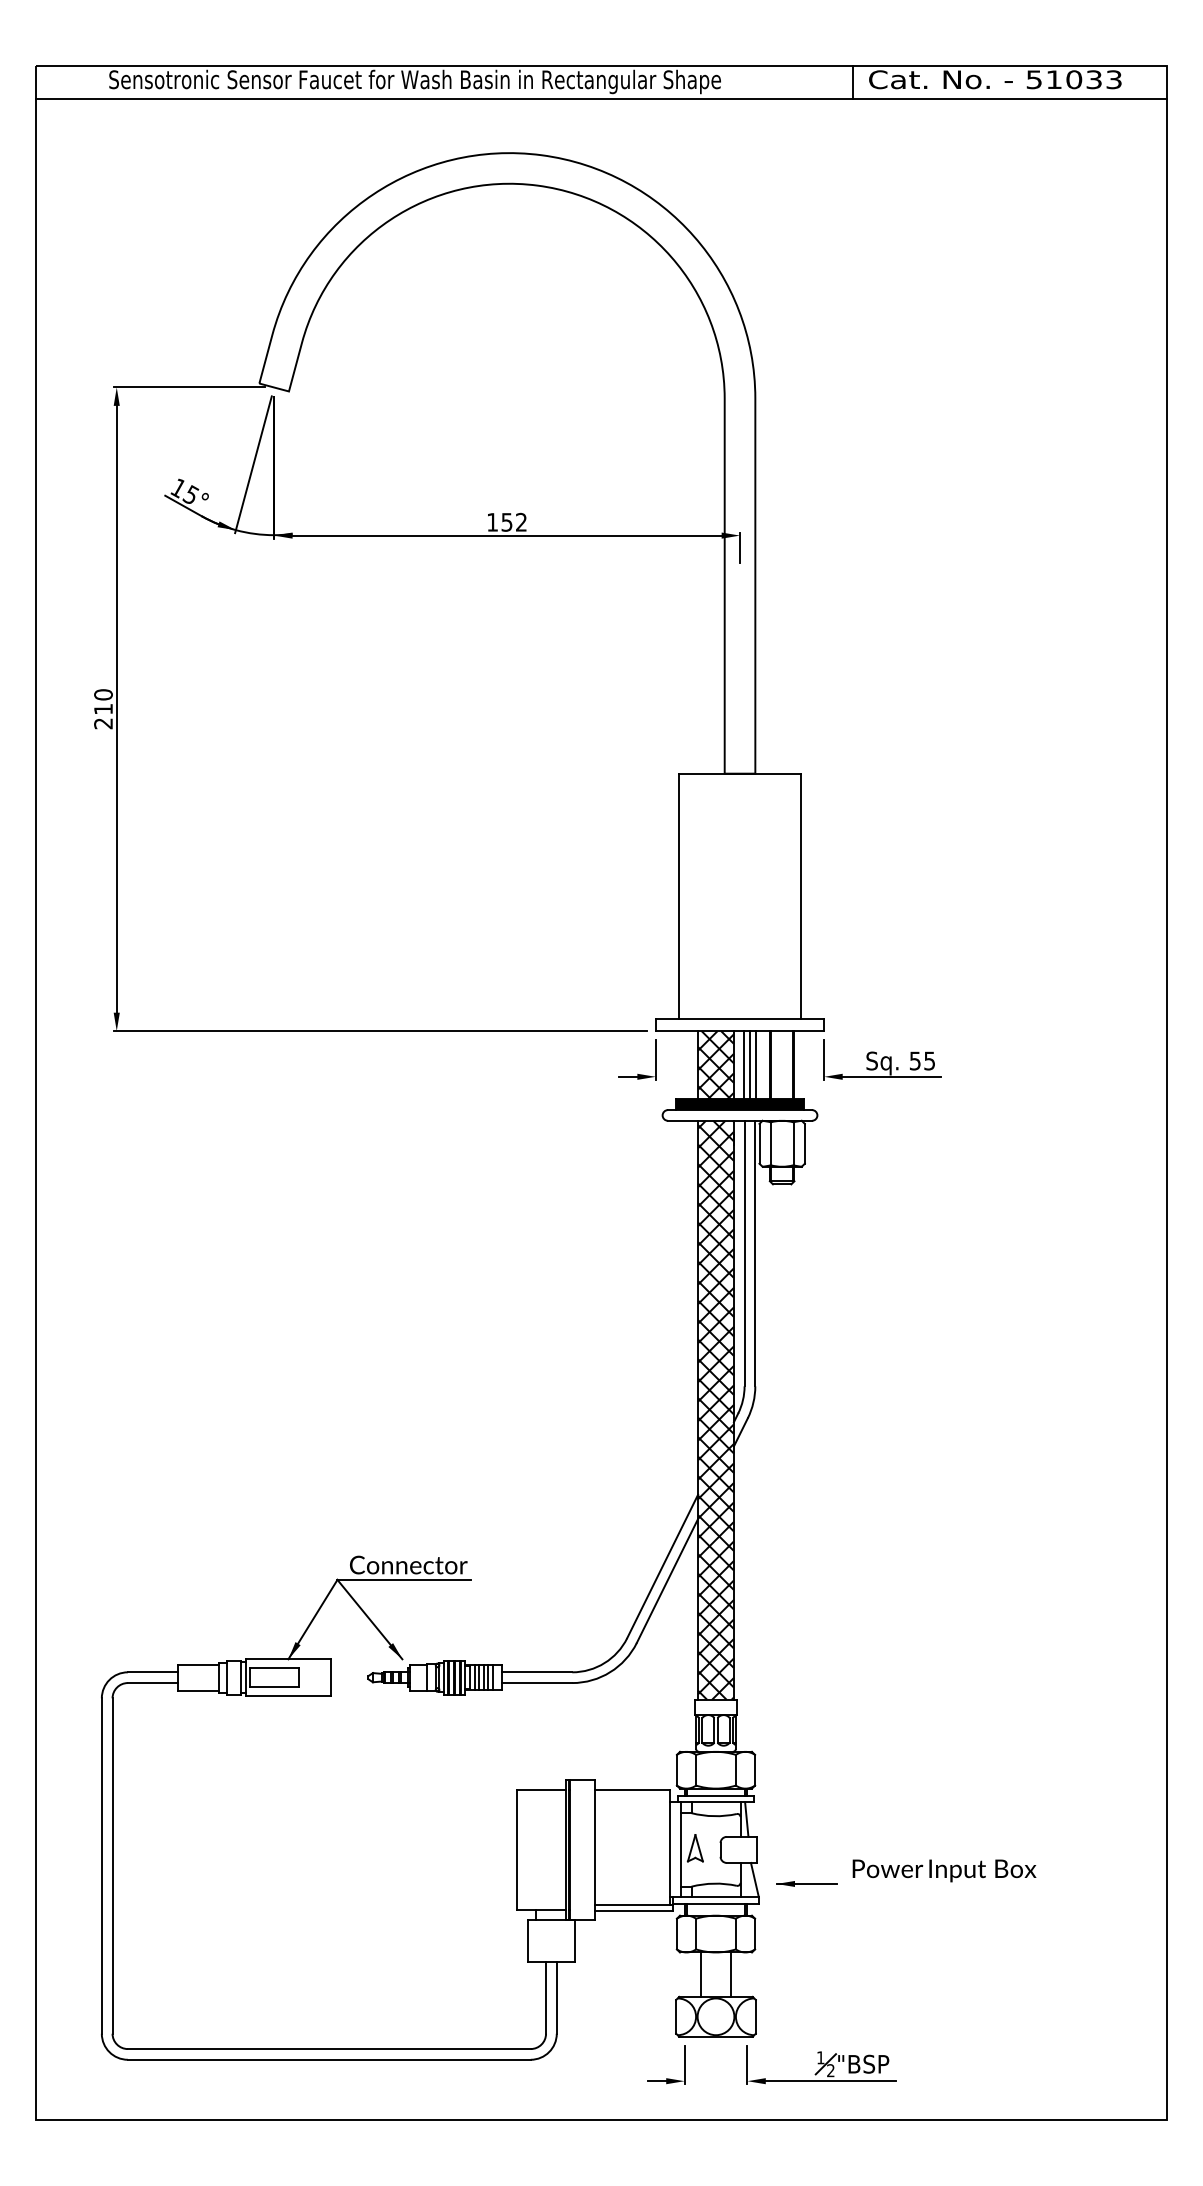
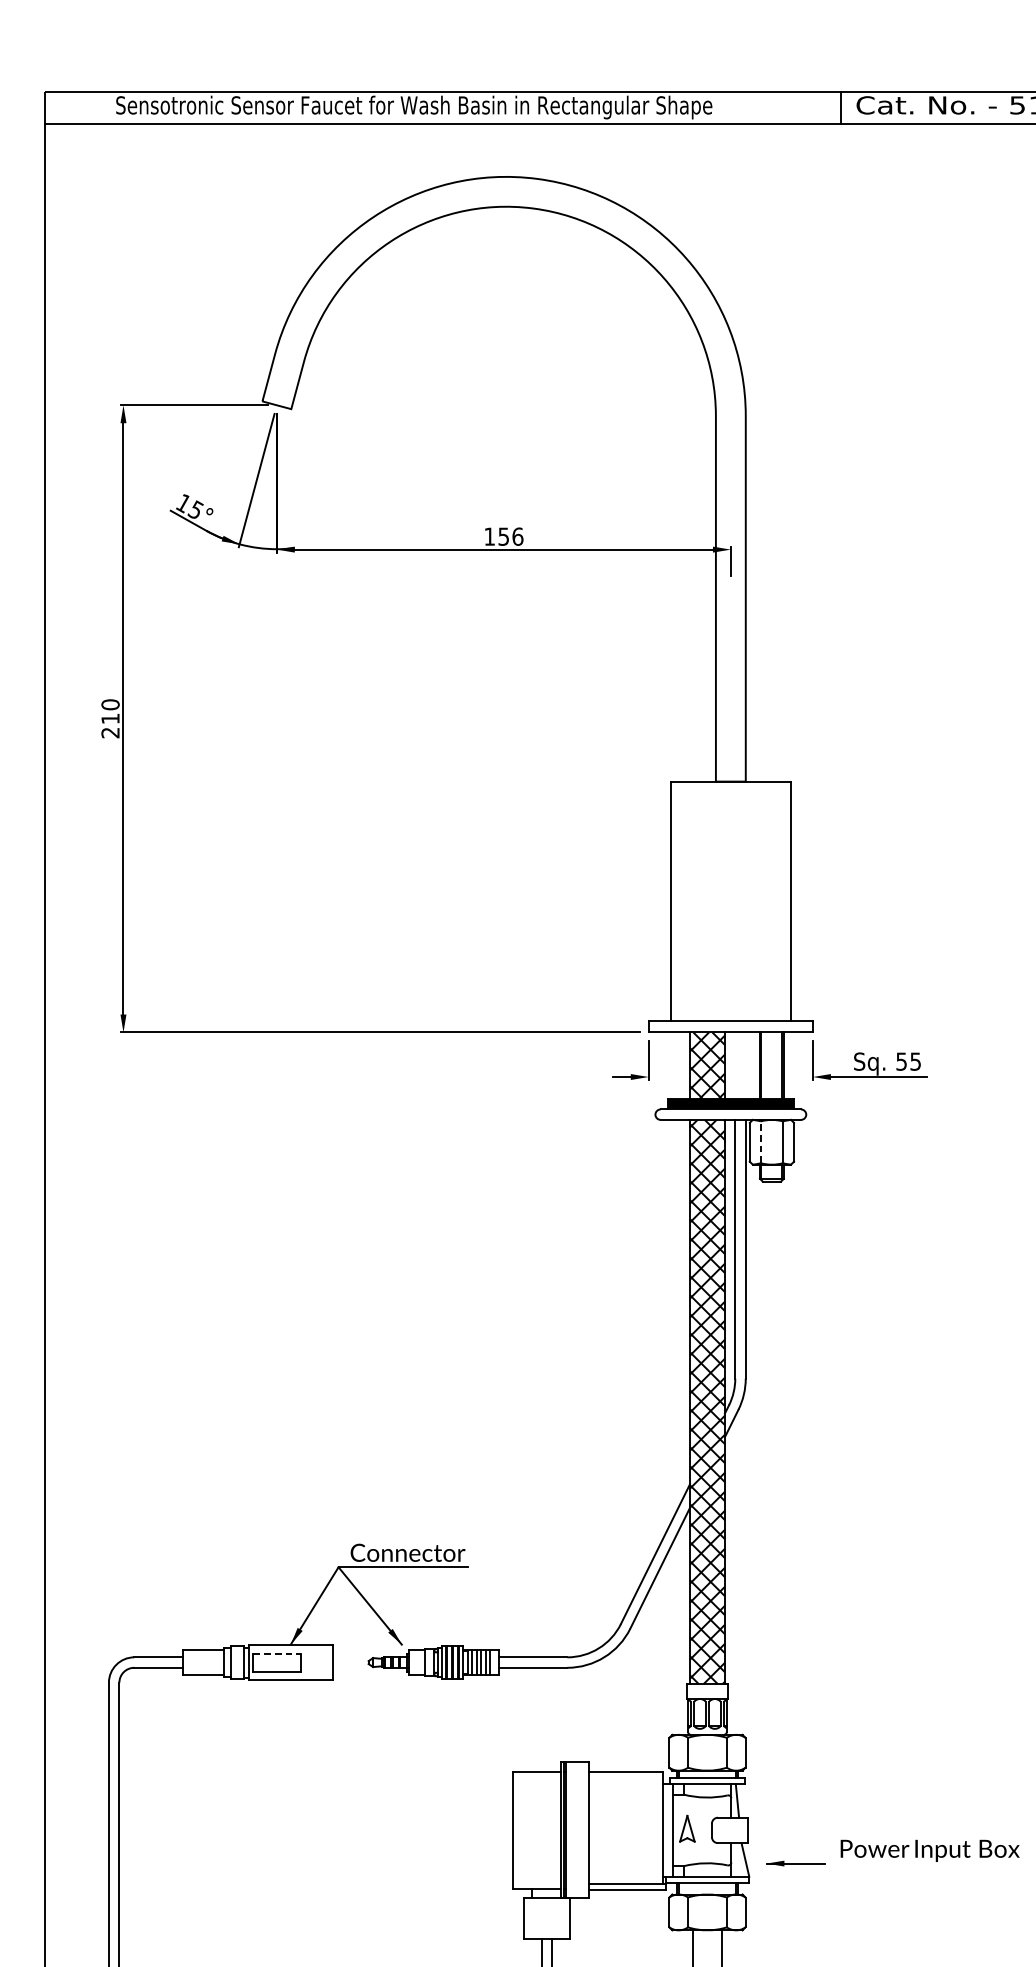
text: (521, 521) -> (517, 535), 152 -> 156
line: (743, 1065) -> (734, 1066), removed
line: (750, 1065) -> (741, 1066), removed
line: (756, 1065) -> (746, 1066), removed
line: (770, 1143) -> (760, 1142), solid -> dashed
line: (274, 1668) -> (277, 1653), solid -> dashed

